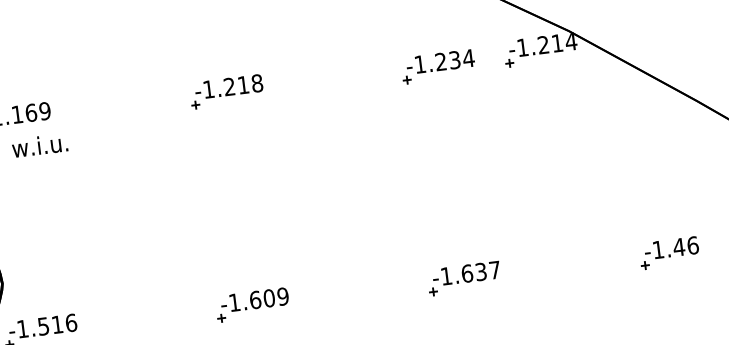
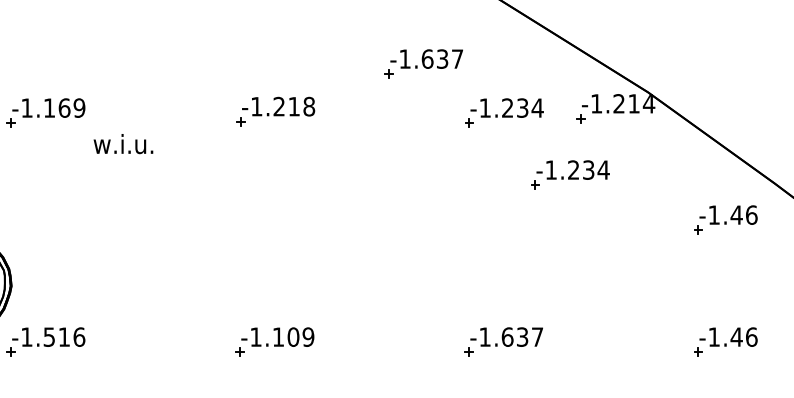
part: (358, 30) -> (423, 63), added
part: (506, 116) -> (570, 174), added
part: (655, 139) -> (725, 219), added
text: (40, 145) -> (123, 144), moved
text: (255, 299) -> (278, 336), -1.609 -> -1.109

